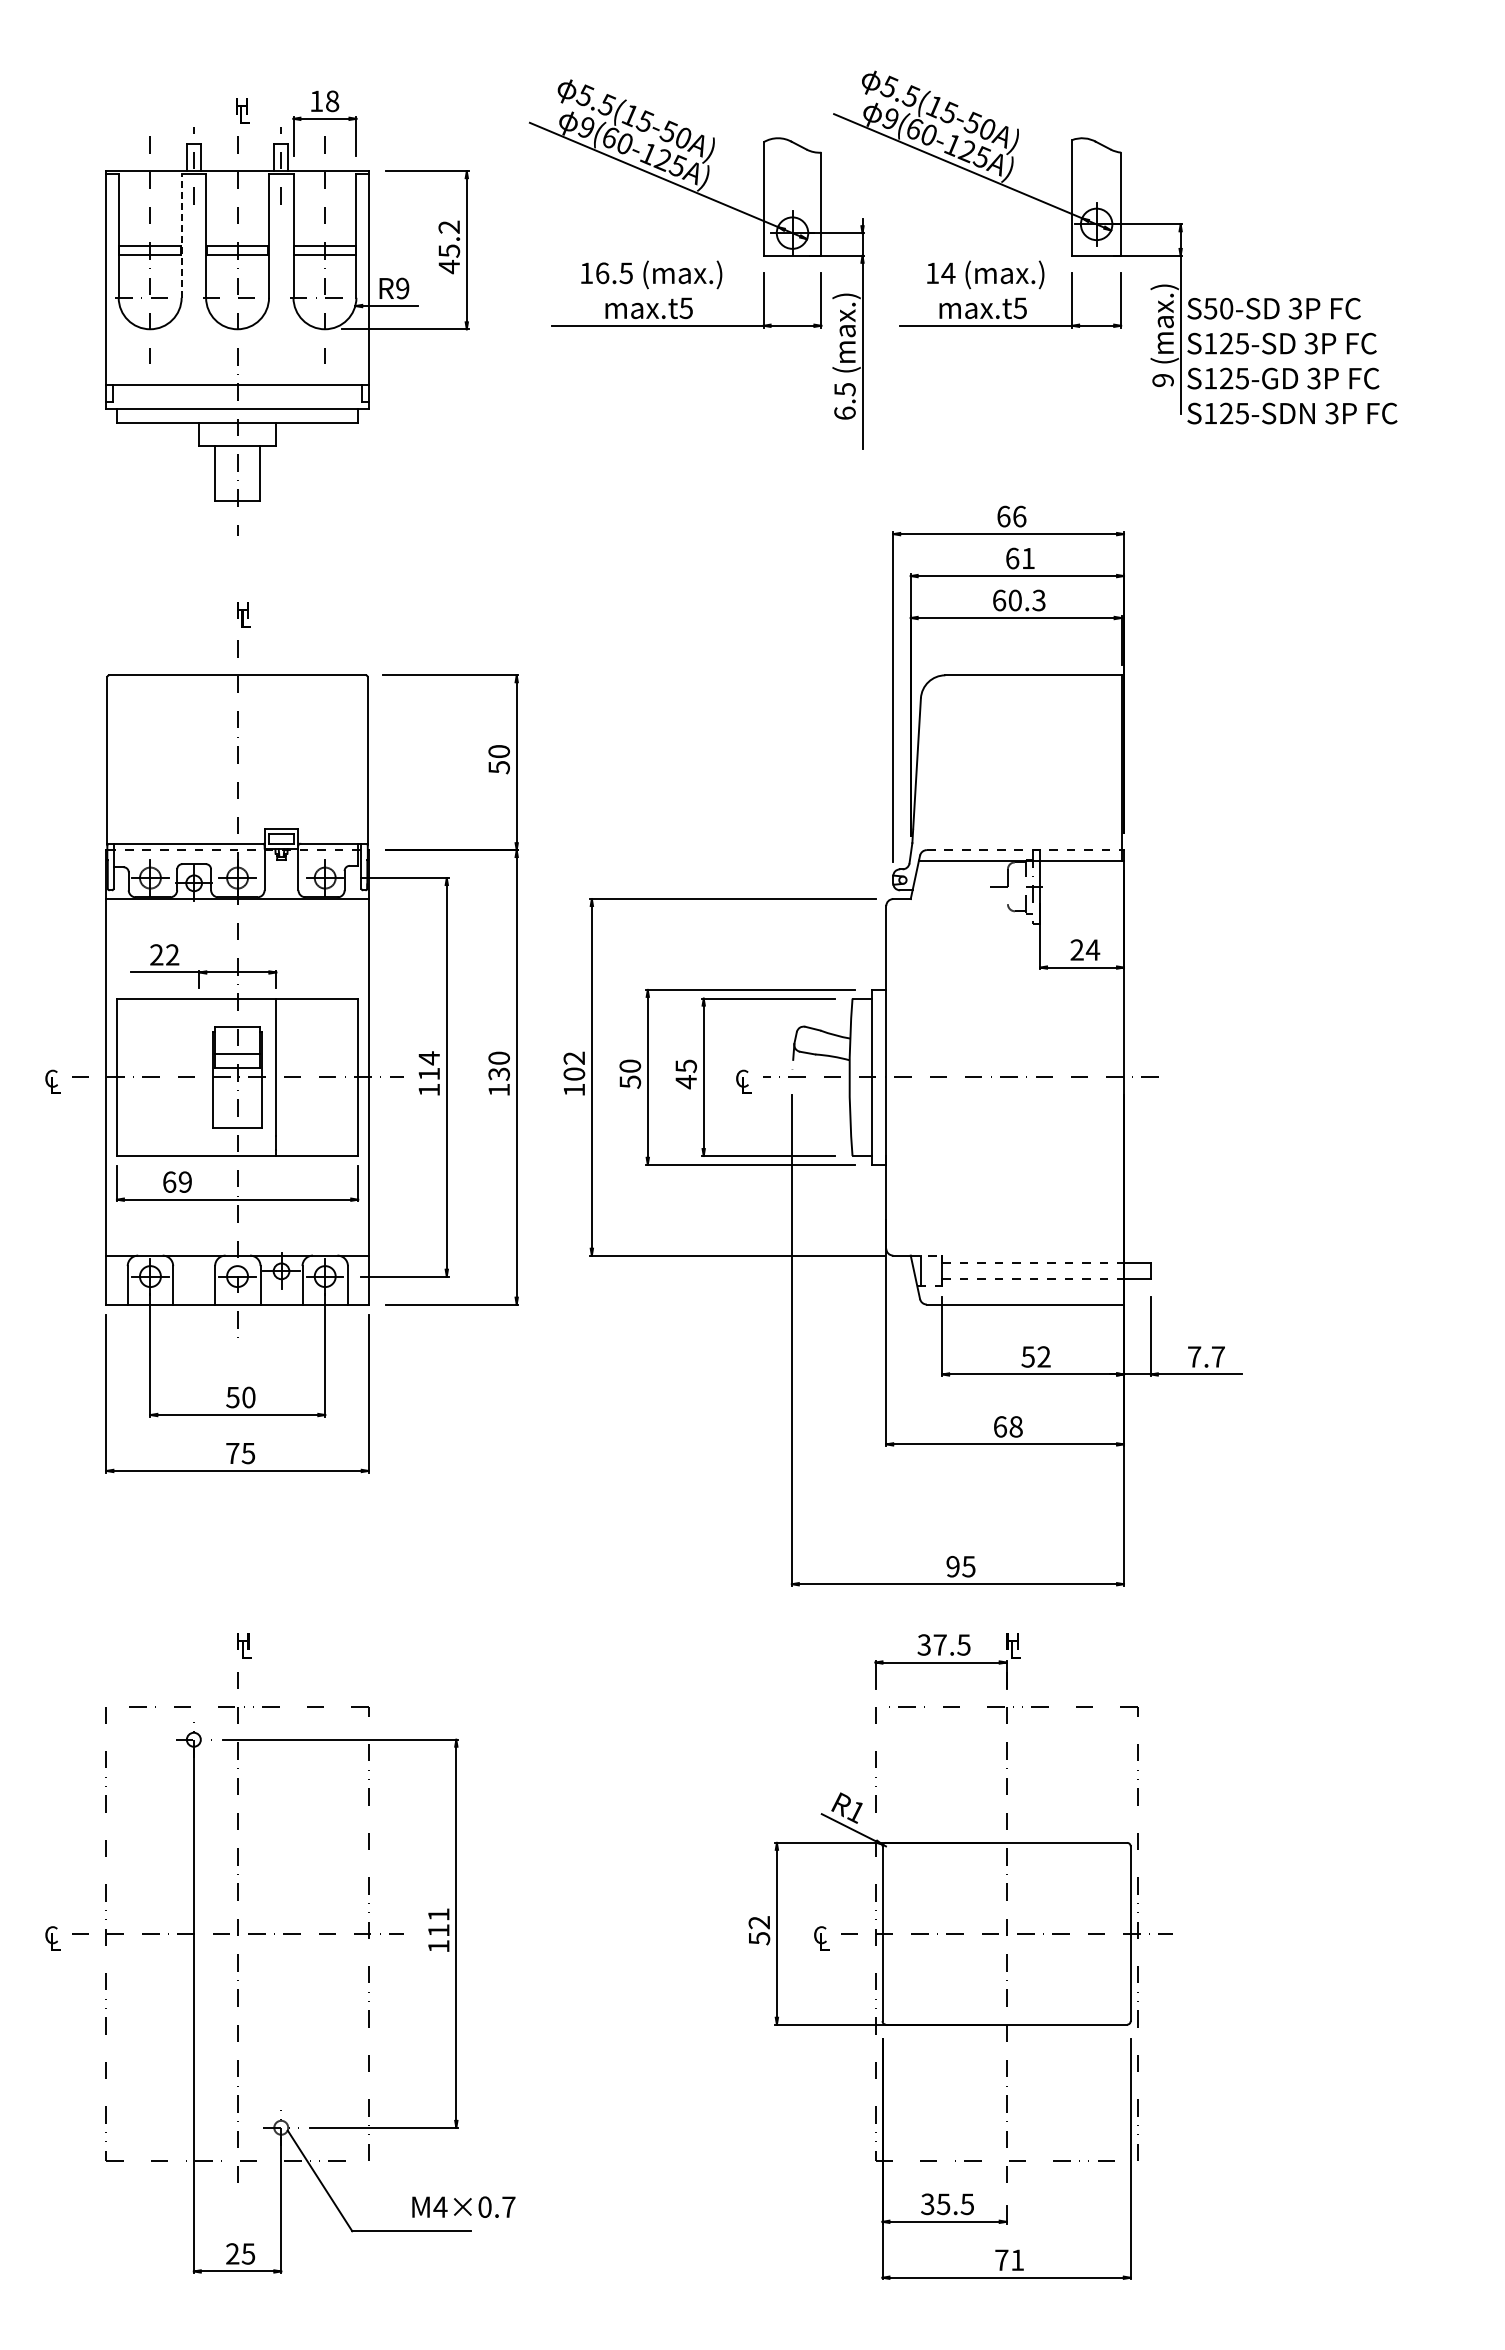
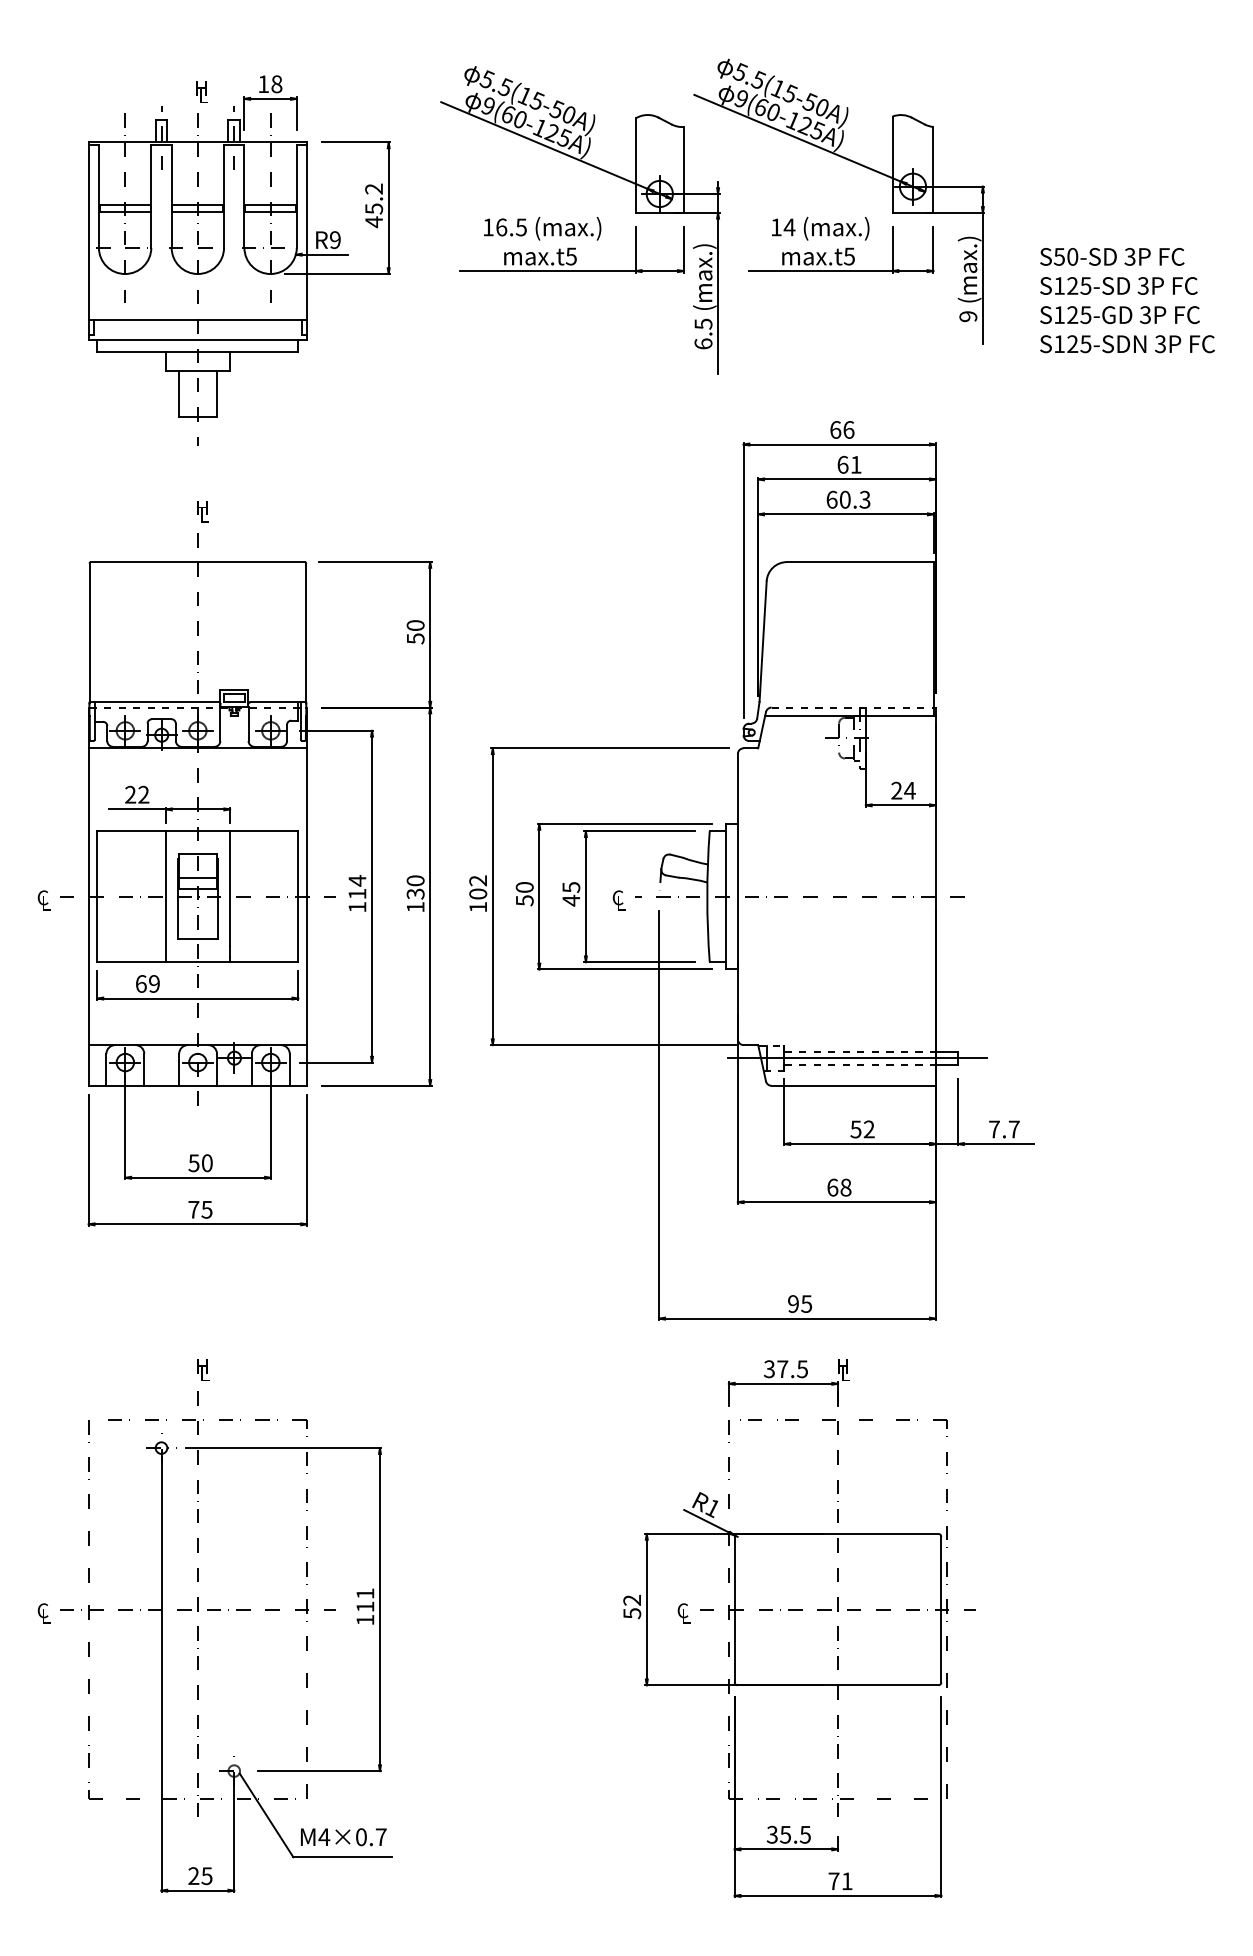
line: (181, 235) -> (151, 195), dashed -> solid
text: (1292, 361) -> (1127, 300), moved
line: (199, 1077) -> (166, 896), added
line: (1029, 1271) -> (857, 1058), added
text: (463, 2206) -> (343, 1836), moved

